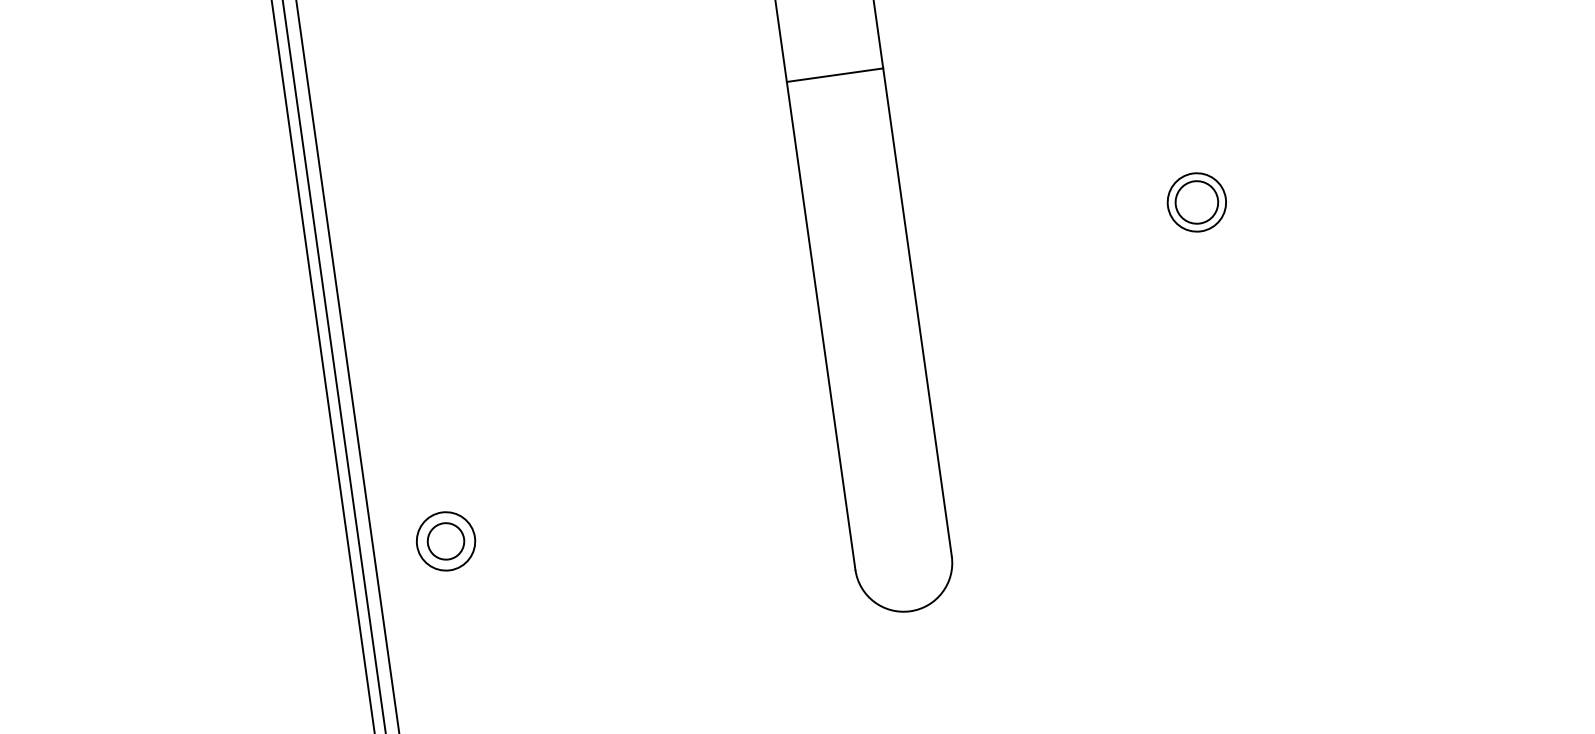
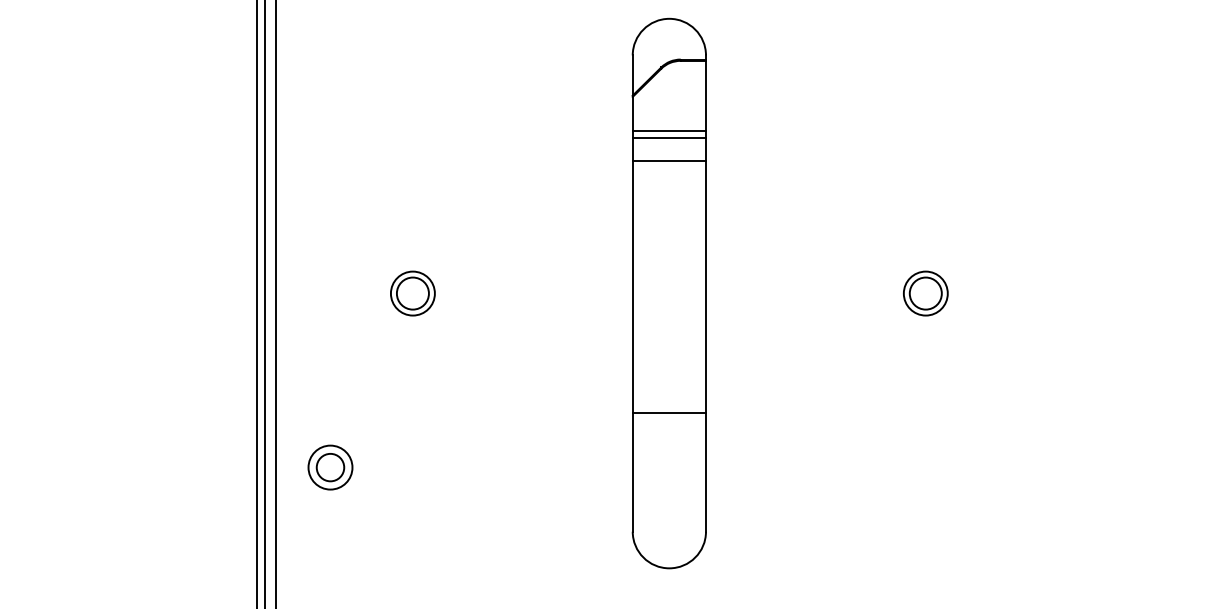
line: (829, 36) -> (669, 131), added
line: (830, 44) -> (669, 137), added
part: (521, 297) -> (412, 293), added
line: (881, 406) -> (669, 412), added

